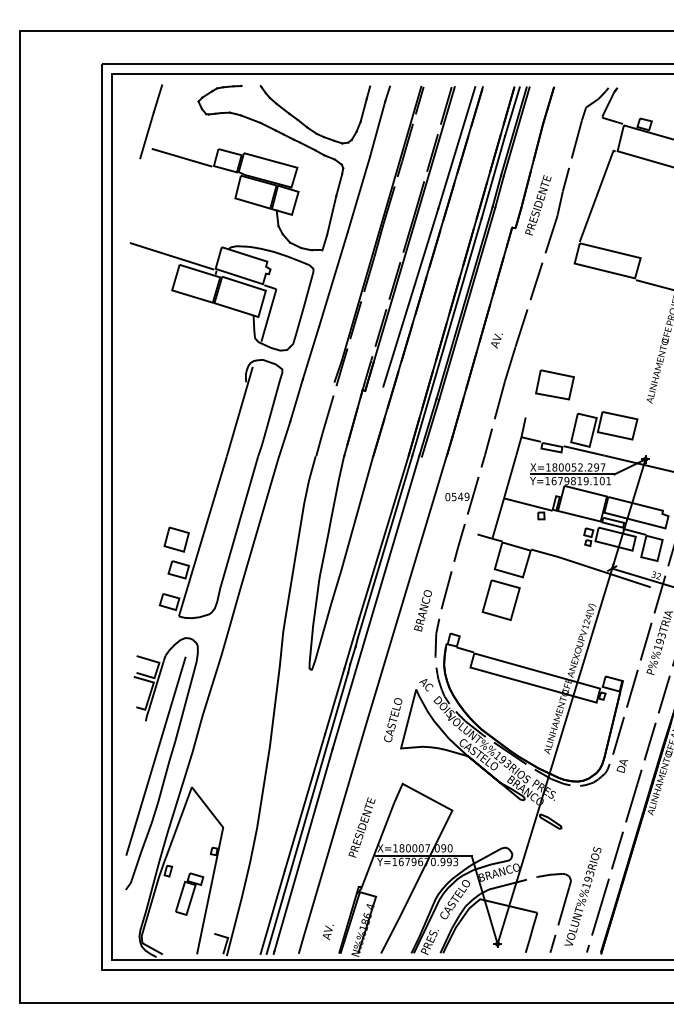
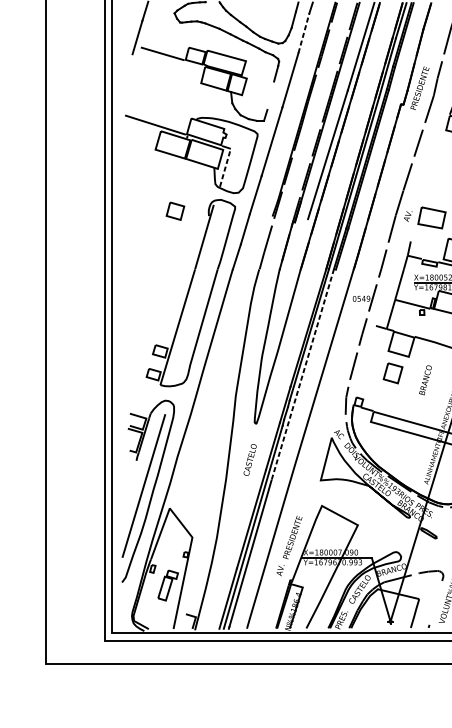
line: (377, 128) -> (303, 32), solid -> dashed
line: (331, 215) -> (270, 95), removed
line: (269, 315) -> (225, 167), solid -> dashed
text: (496, 340) -> (407, 216), moved
part: (176, 539) -> (175, 211), moved
part: (500, 599) -> (392, 372), size x0.7
line: (376, 602) -> (303, 375), solid -> dashed
text: (422, 610) -> (425, 380), moved
text: (393, 720) -> (250, 460), moved
line: (560, 917) -> (435, 602), removed
text: (327, 932) -> (280, 570), moved

